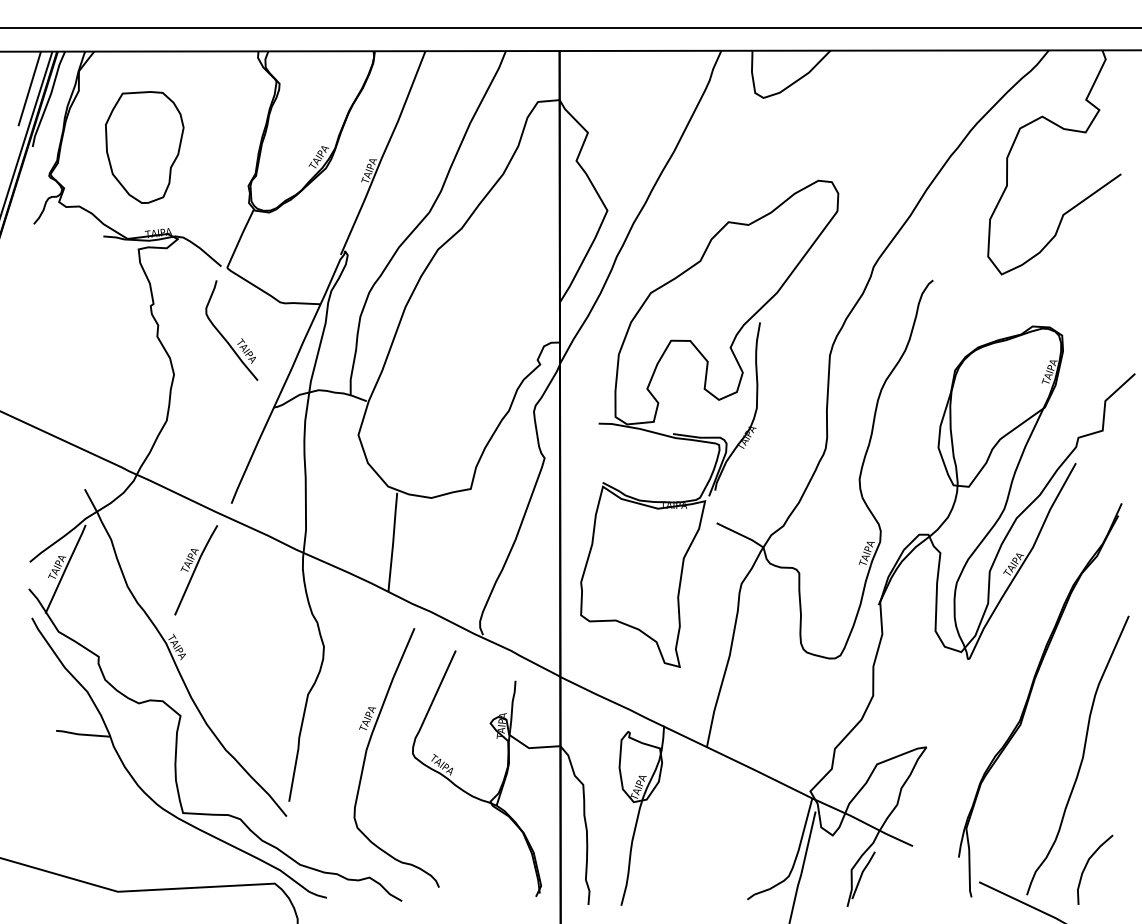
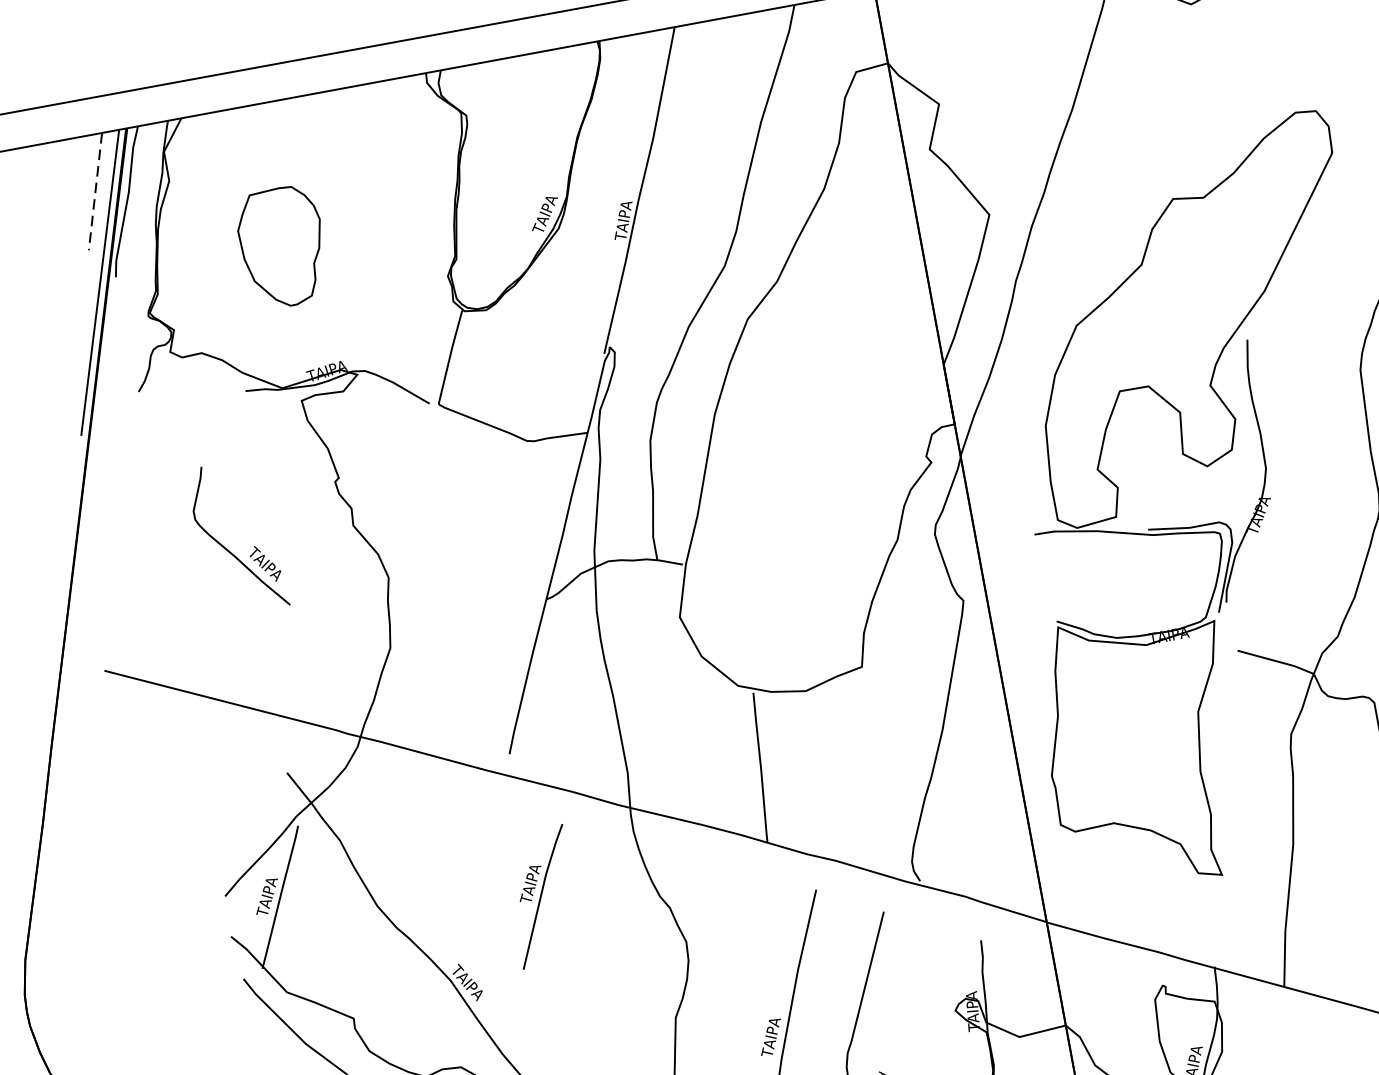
line: (29, 88) -> (95, 190), solid -> dashed
part: (144, 147) -> (282, 247), size x0.7
part: (223, 335) -> (226, 547), moved
part: (195, 570) -> (541, 897), moved

